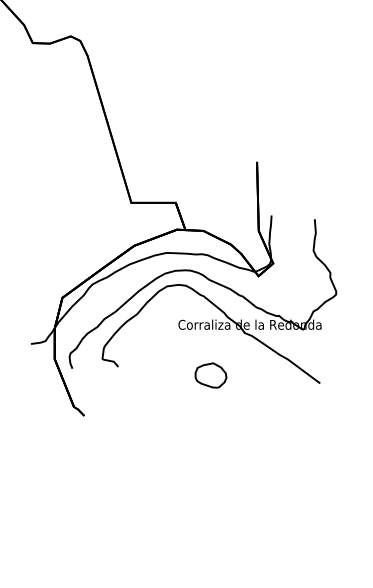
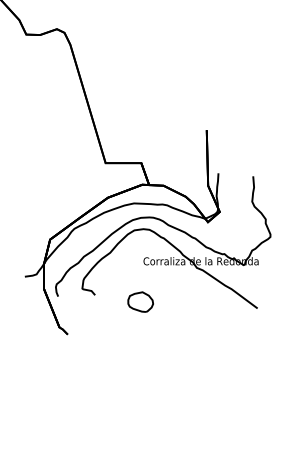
part: (210, 374) -> (140, 301), moved

